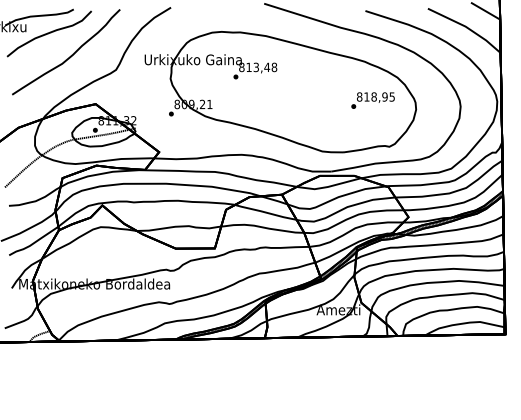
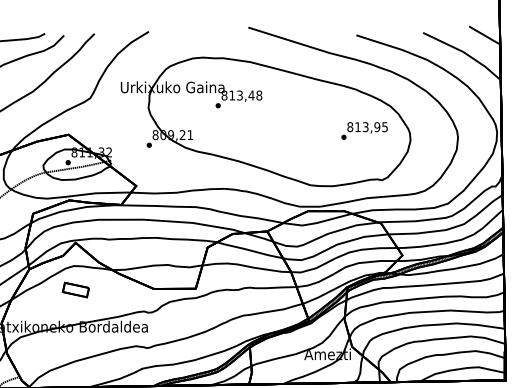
text: (373, 96) -> (365, 126), 818,95 -> 813,95
part: (102, 249) -> (75, 289), added

